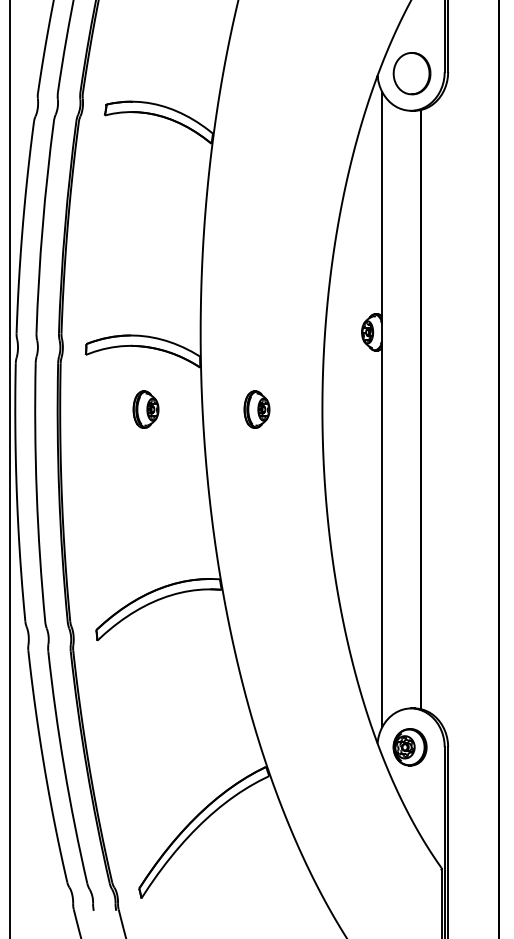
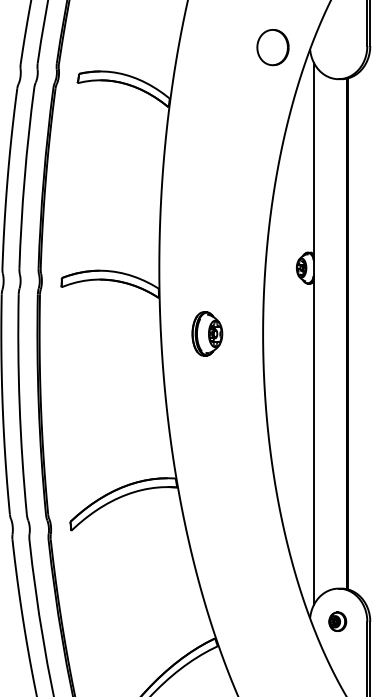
part: (411, 73) -> (272, 47), moved
part: (145, 409) -> (112, 333), removed
part: (256, 409) -> (206, 333), size x1.4
part: (409, 747) -> (337, 621), size x0.6

